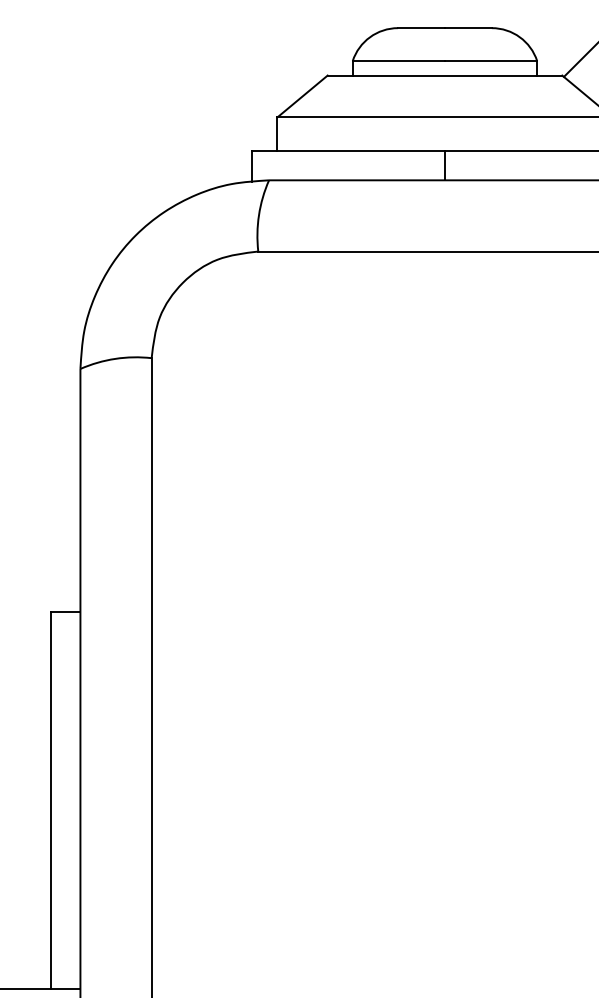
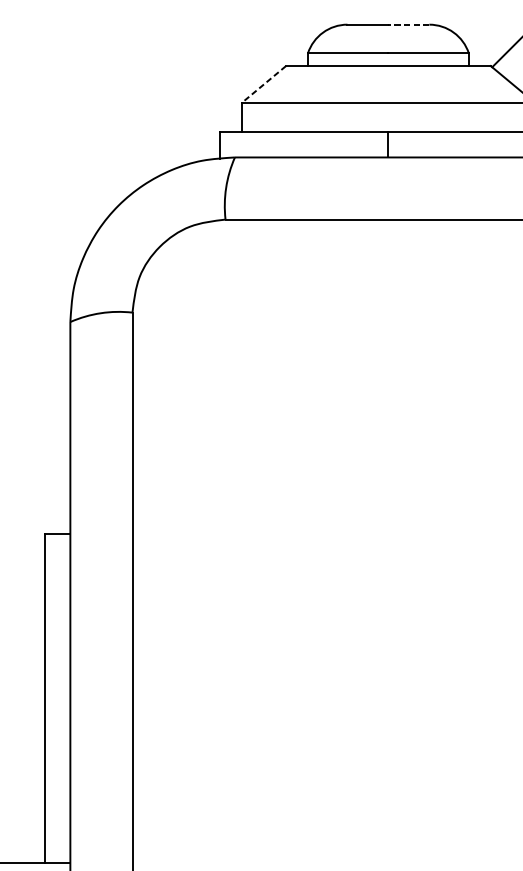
line: (467, 28) -> (408, 24), solid -> dashed
line: (302, 96) -> (264, 84), solid -> dashed

